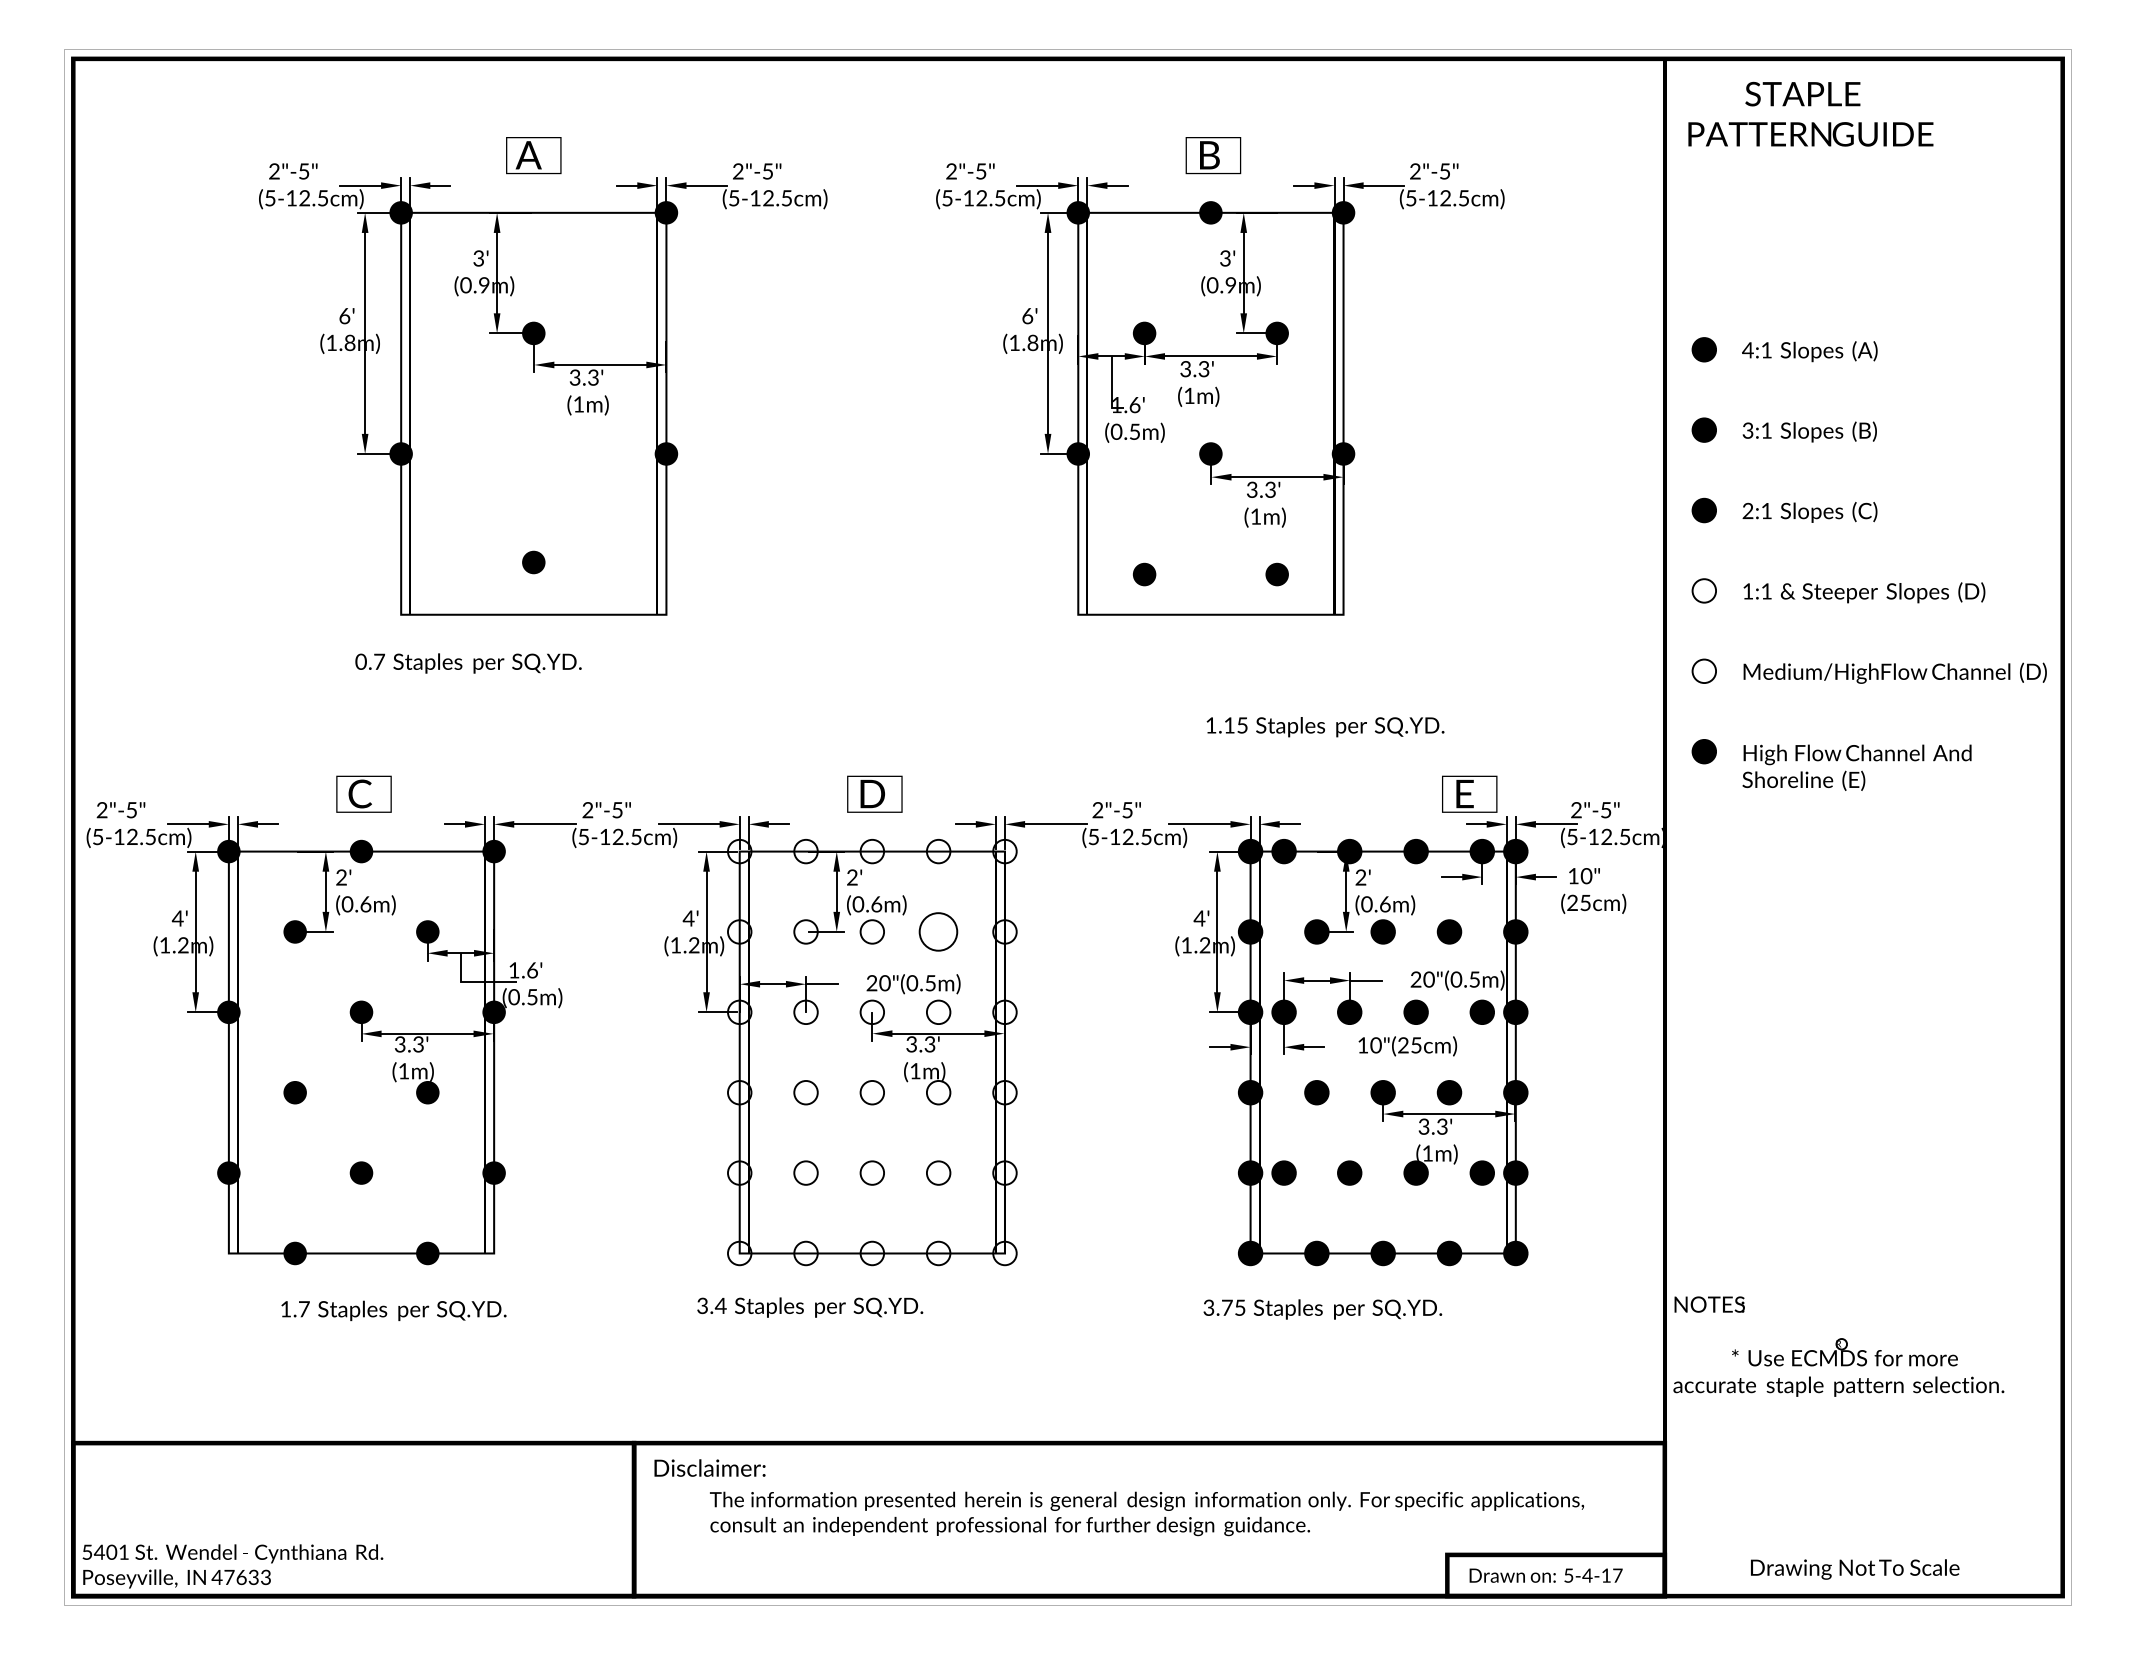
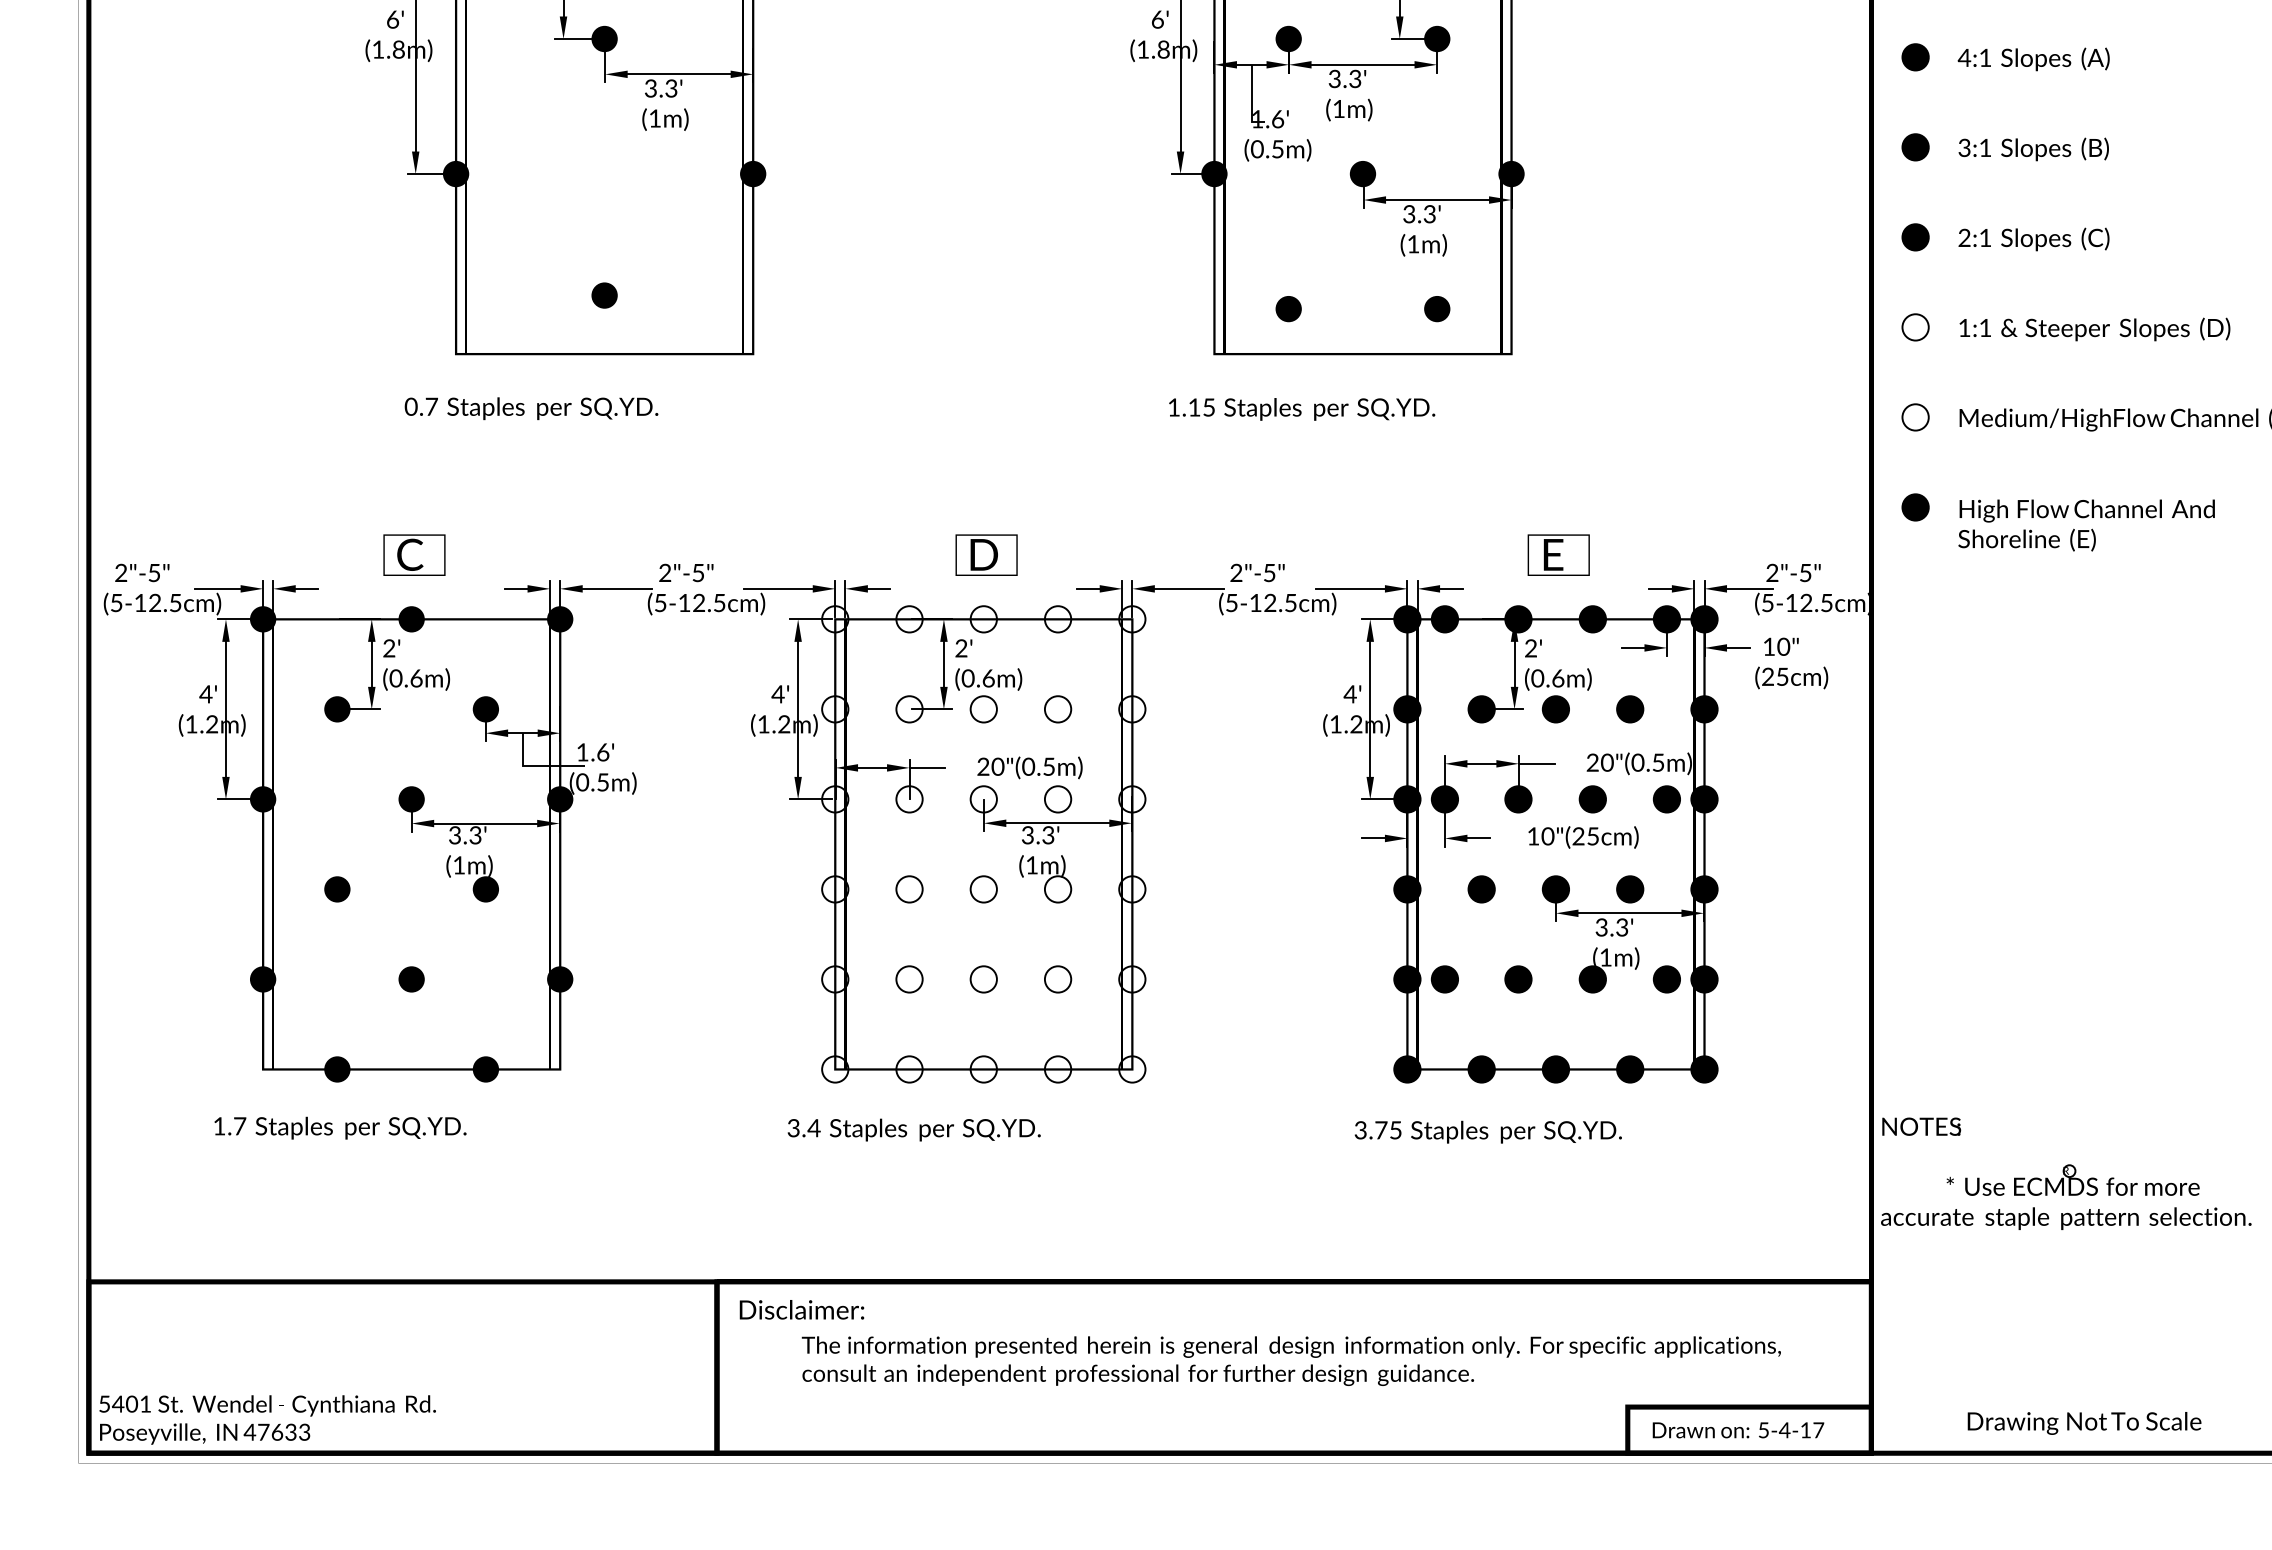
text: (1325, 727) -> (1302, 409), moved
text: (1469, 793) -> (1558, 554), moved
circle: (938, 931) -> (1057, 708), size x0.62
text: (393, 1310) -> (339, 1127), moved

